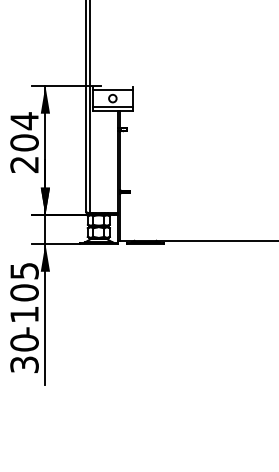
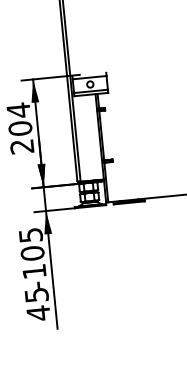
text: (24, 353) -> (37, 303), 30 -> 45

